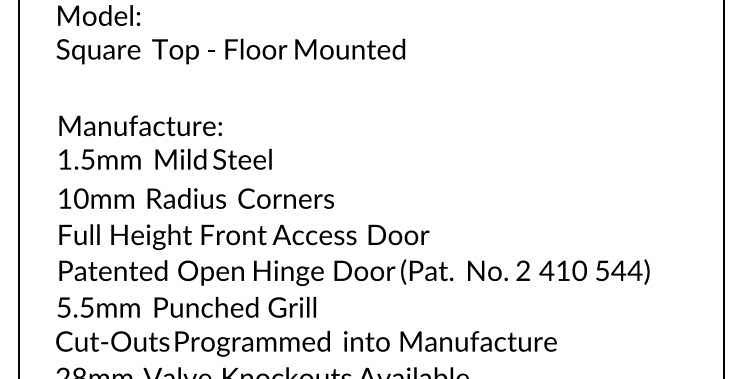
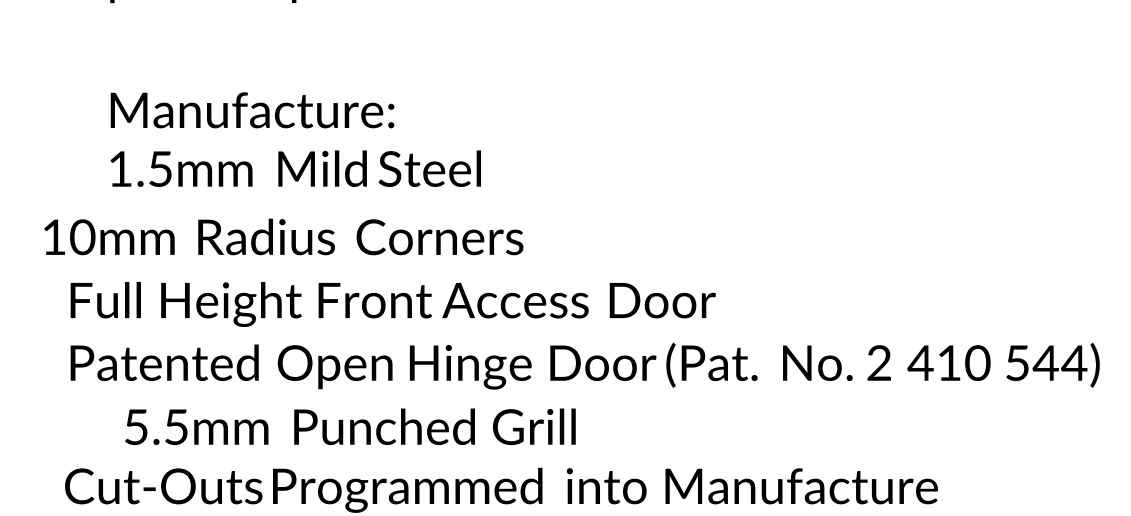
text: (165, 142) -> (295, 139), moved
text: (196, 198) -> (283, 237), moved
text: (186, 307) -> (349, 427), moved

